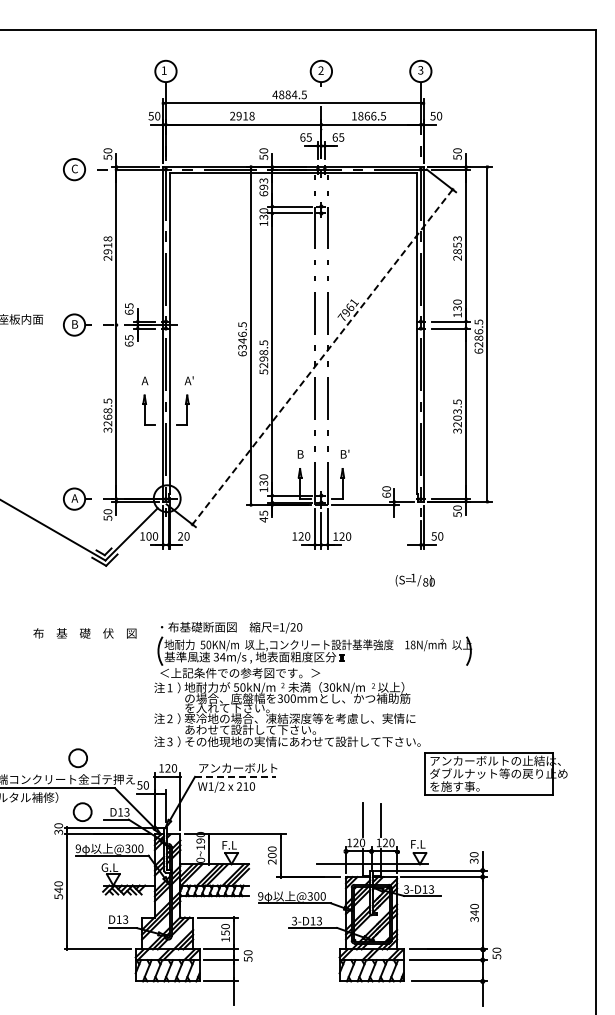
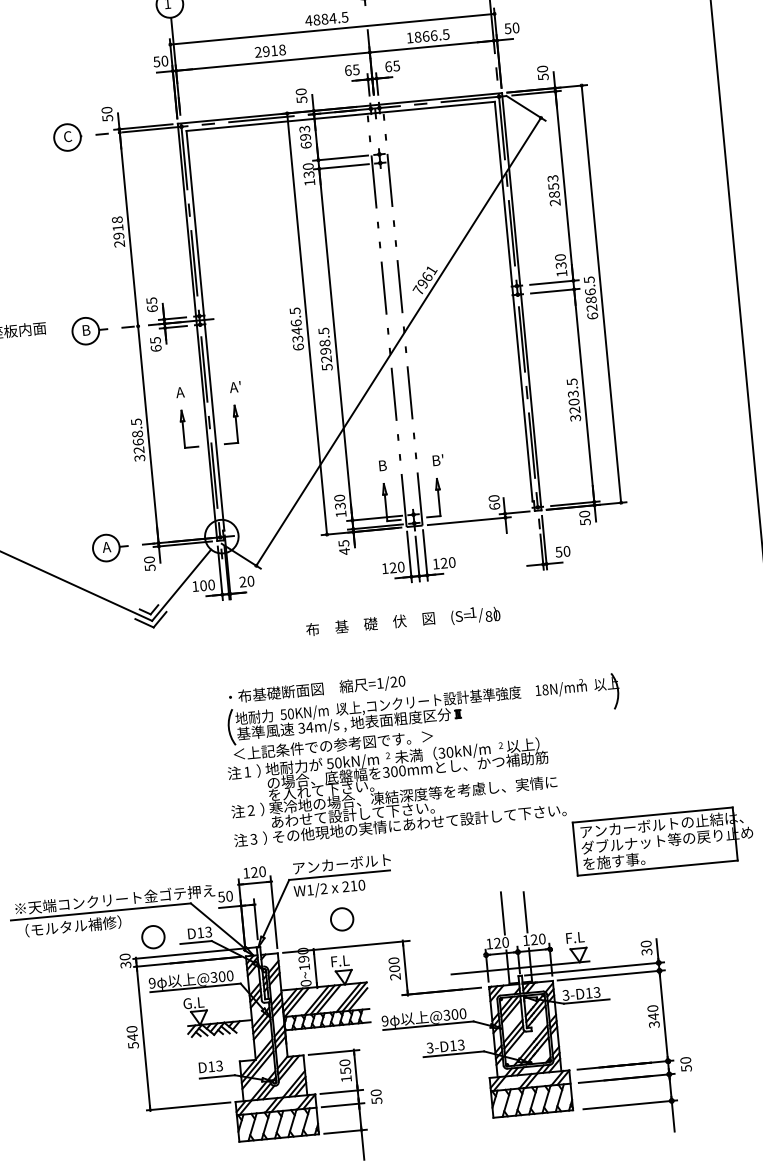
line: (322, 357) -> (398, 342), dashed -> solid
text: (414, 579) -> (474, 614), moved
text: (84, 633) -> (369, 624), moved
circle: (77, 758) -> (341, 919), moved
line: (236, 776) -> (340, 874), dashed -> solid

